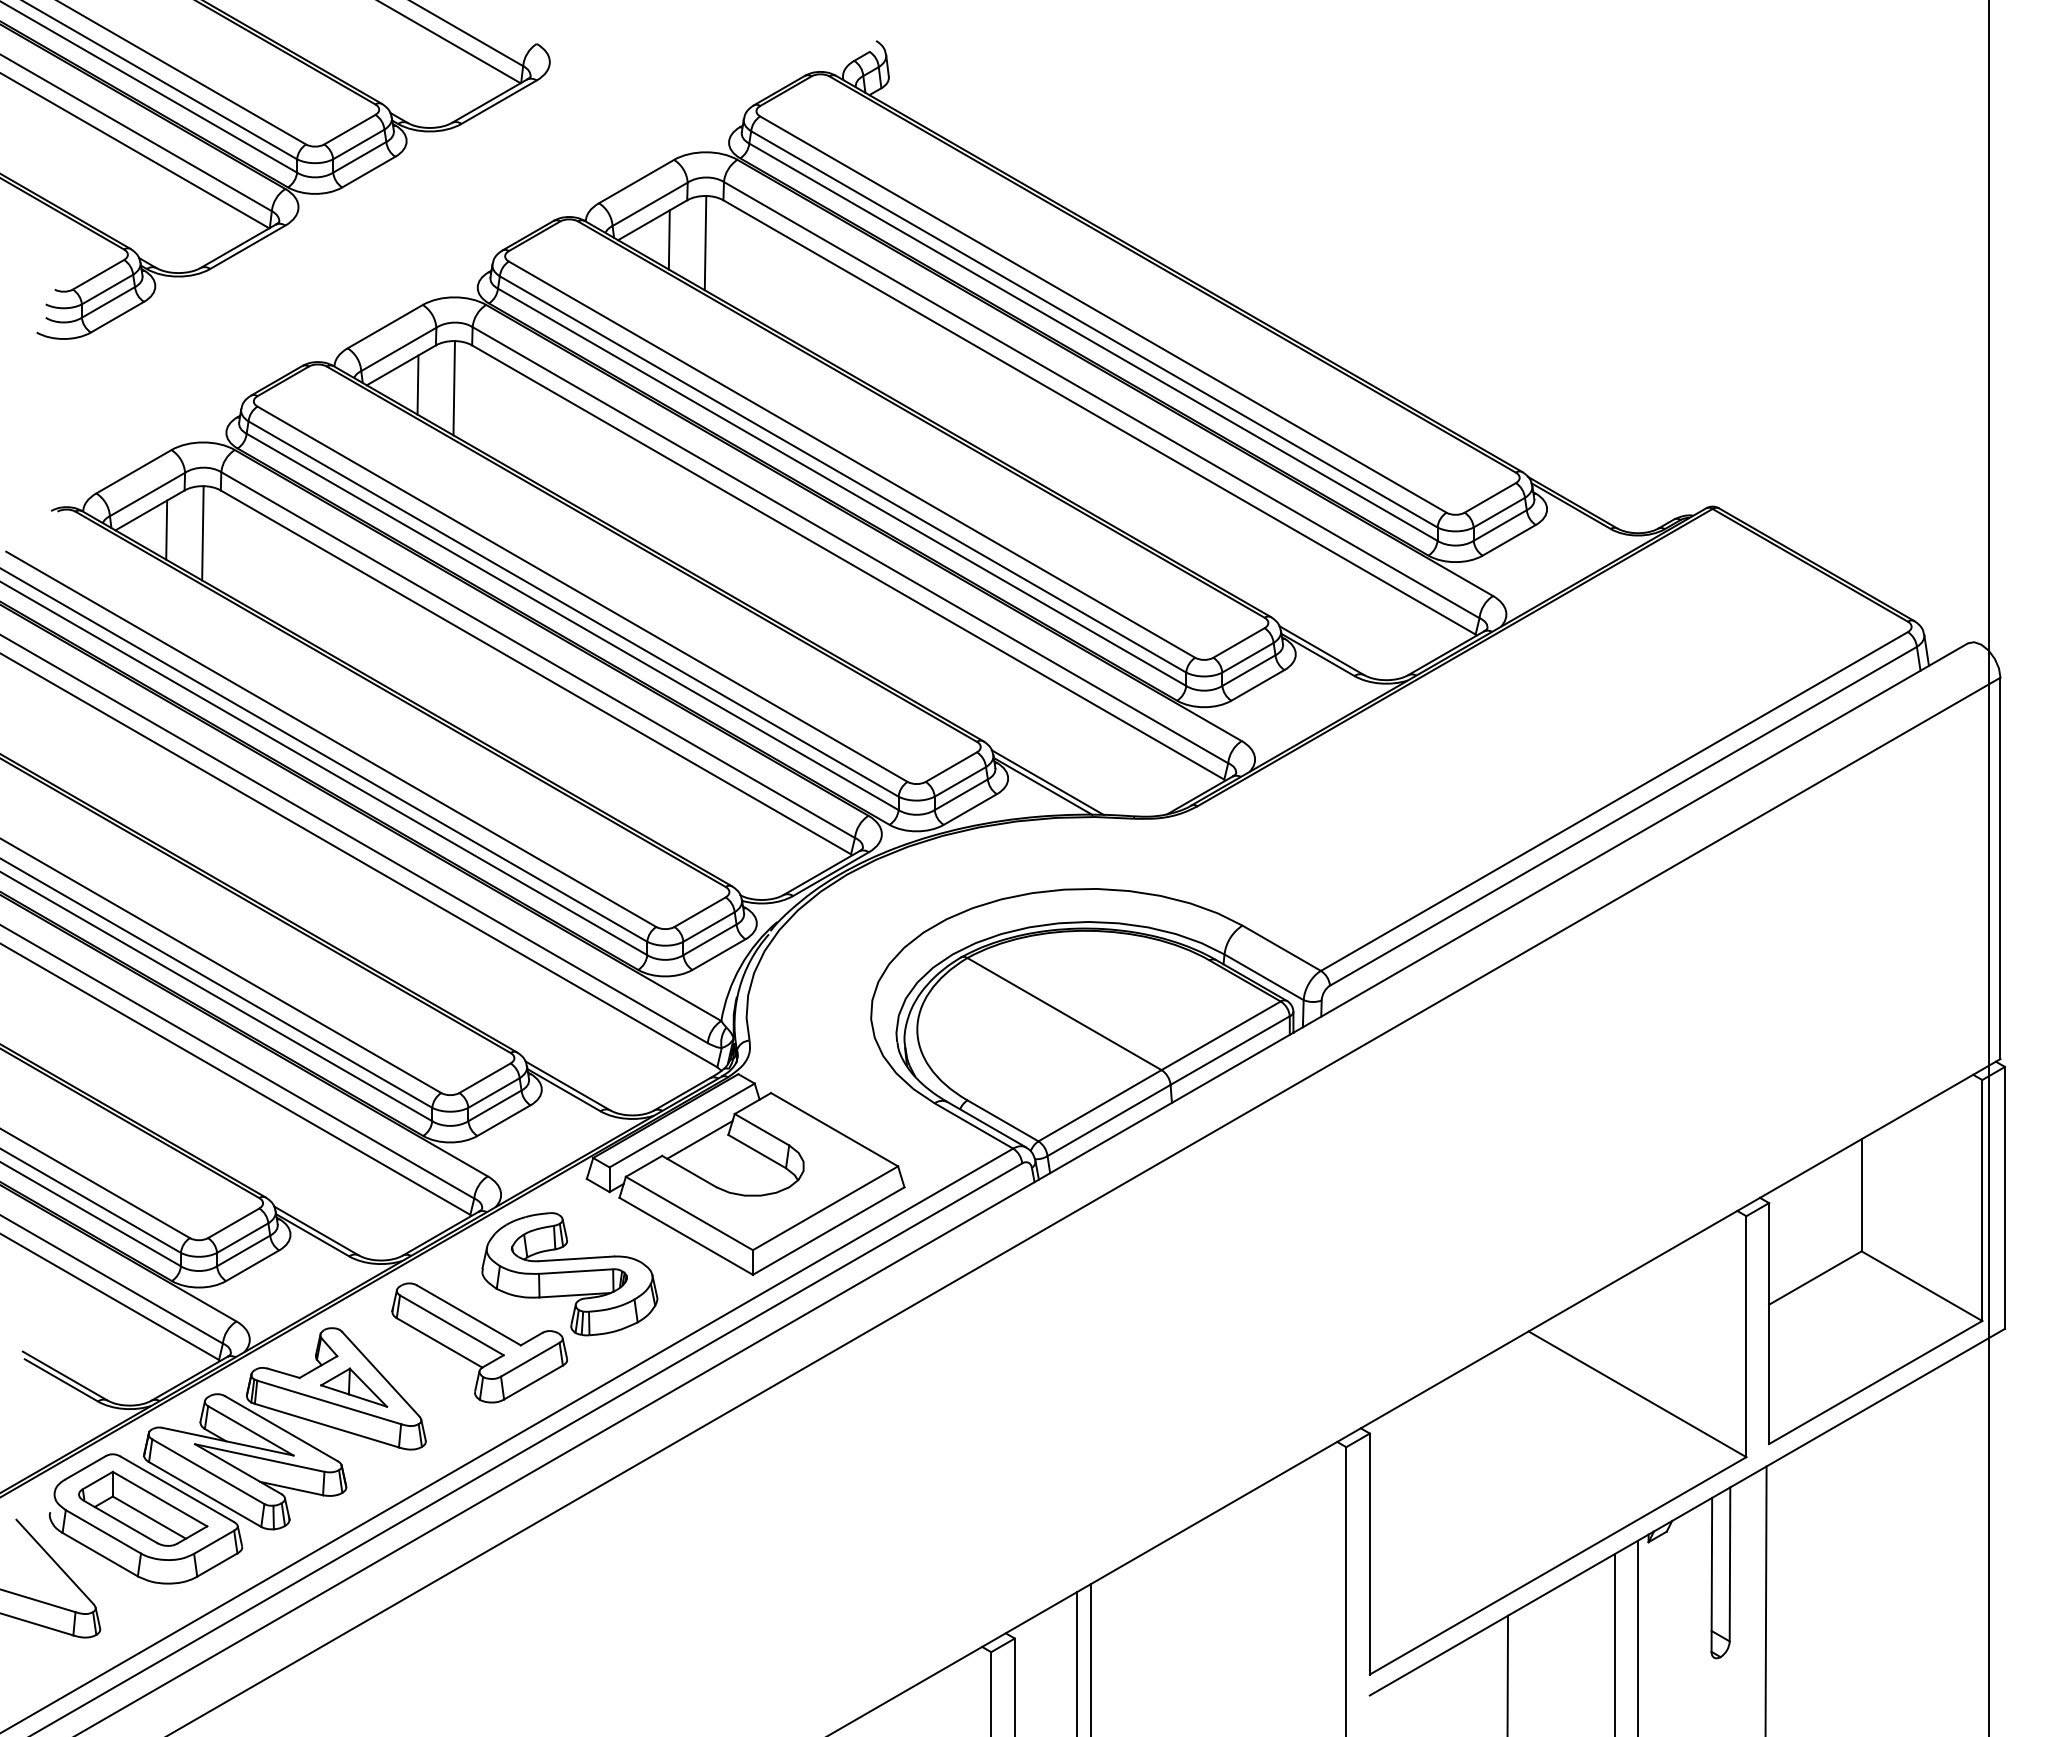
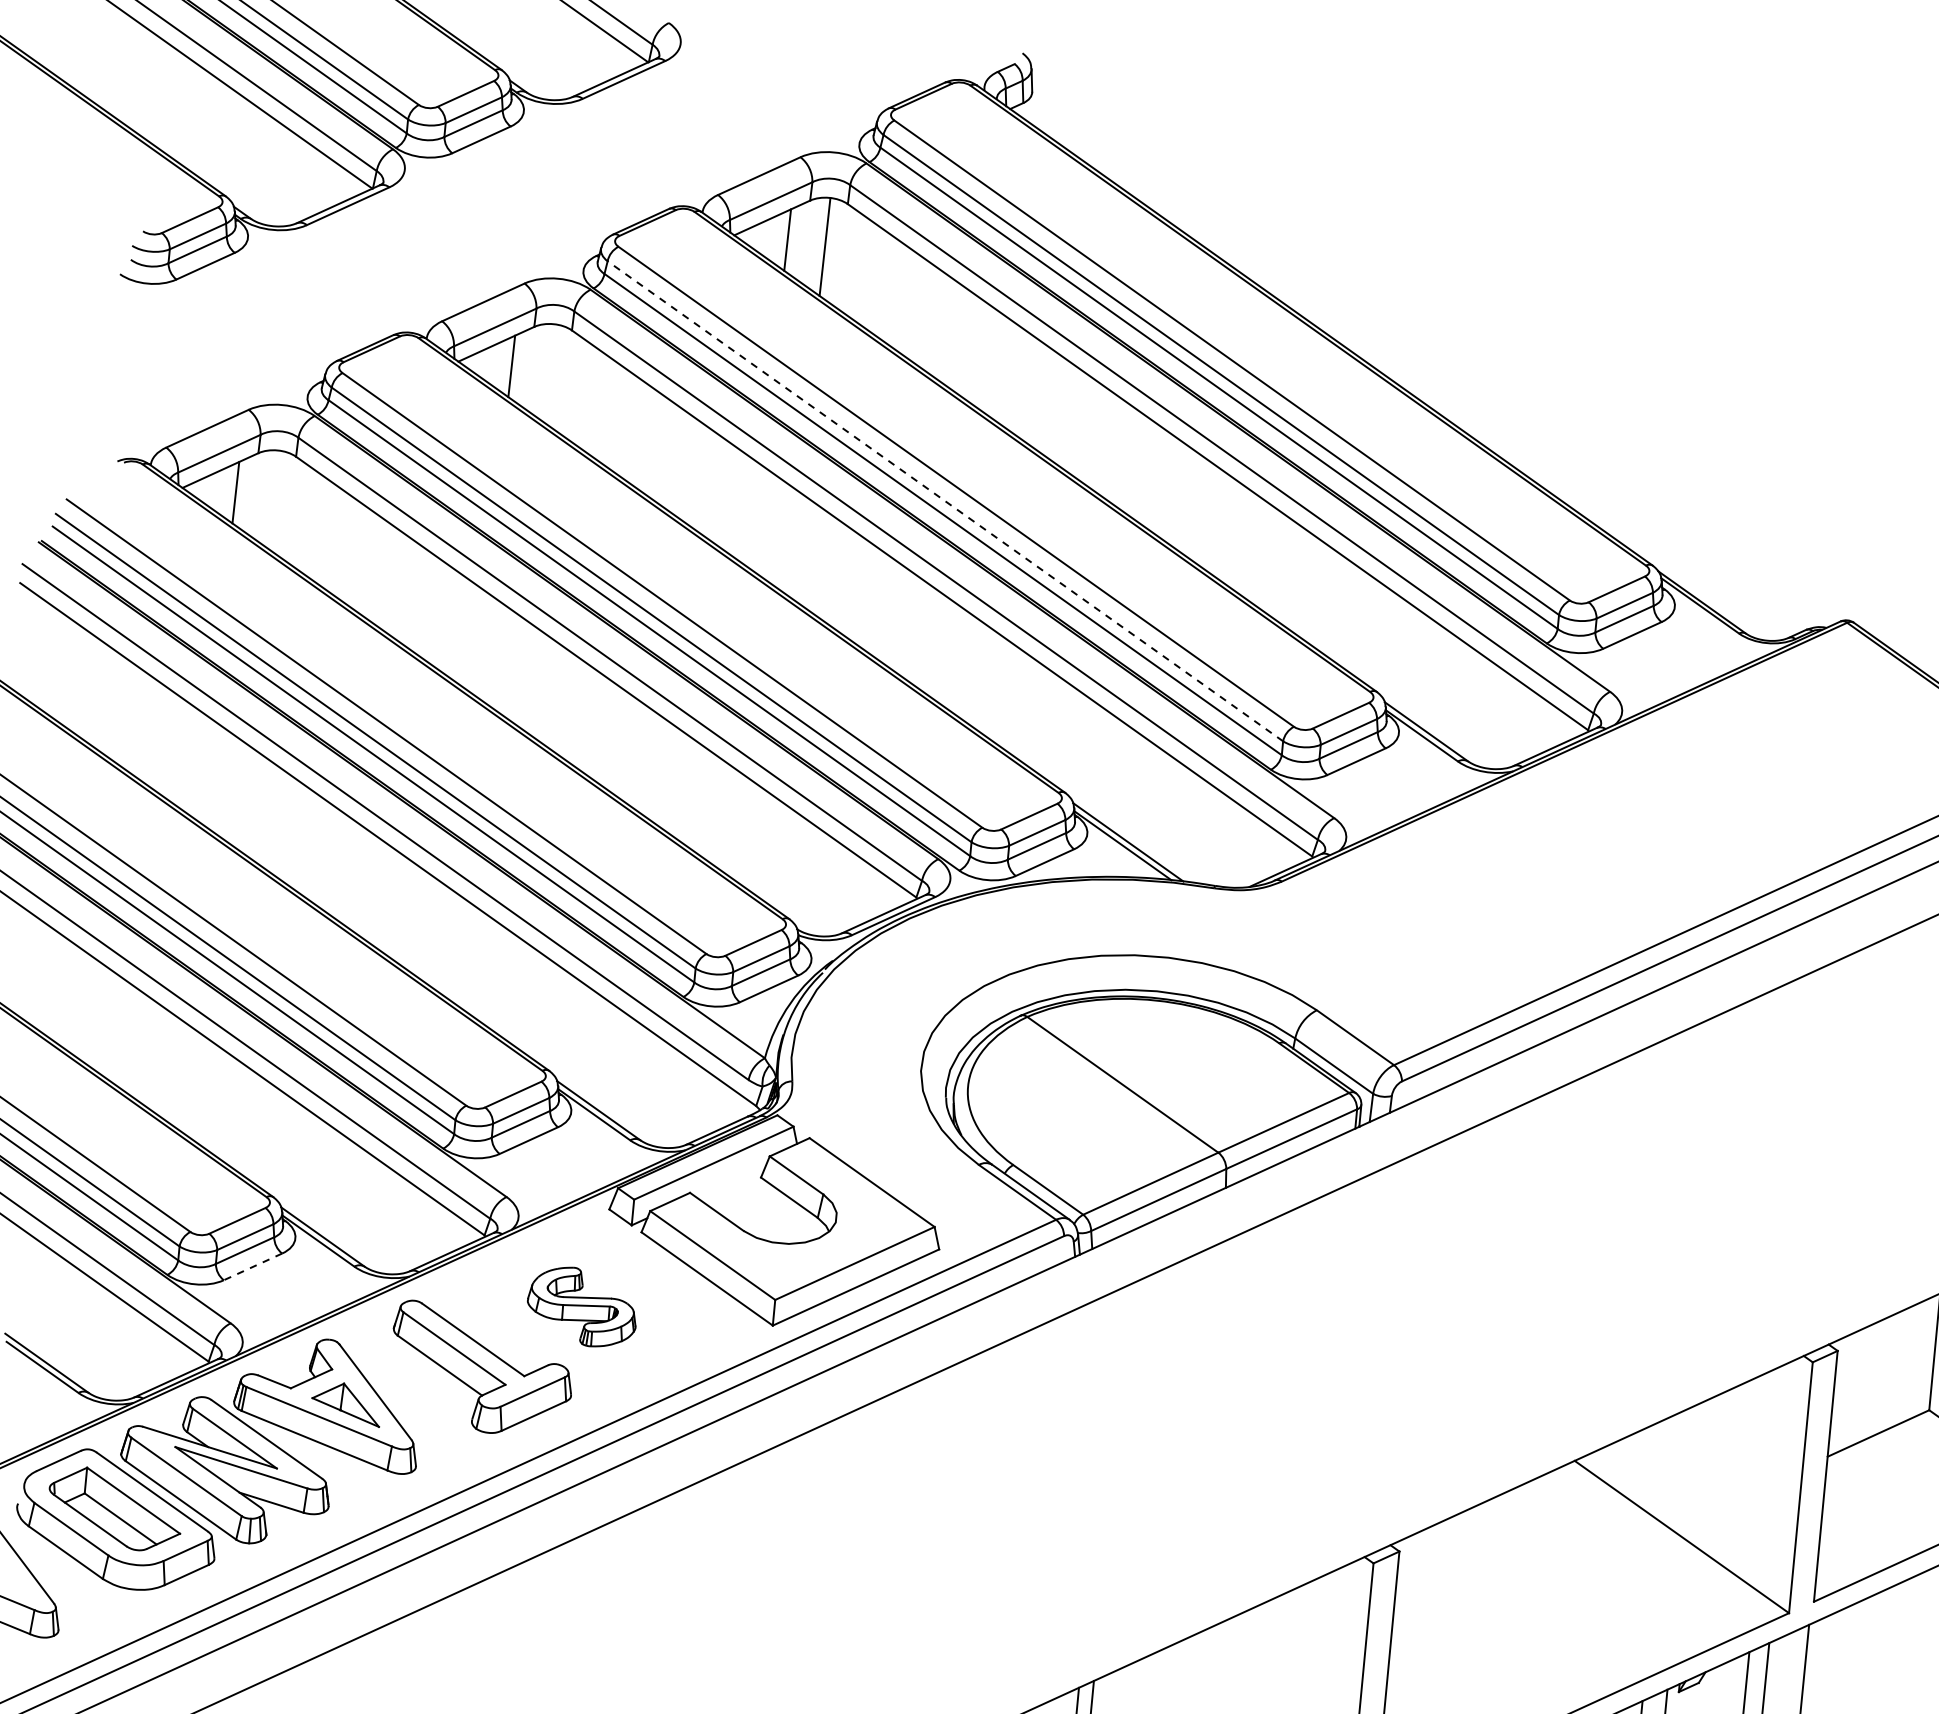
line: (453, 388) -> (548, 373), removed
line: (842, 474) -> (944, 501), solid -> dashed
line: (202, 533) -> (272, 499), removed
line: (699, 1139) -> (730, 1179), removed
line: (252, 1265) -> (252, 1266), solid -> dashed
part: (569, 1274) -> (581, 1307), size x0.6

